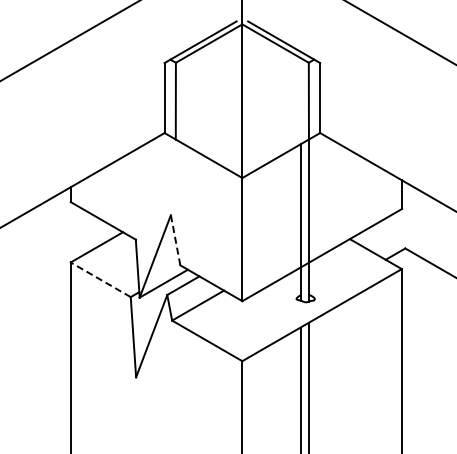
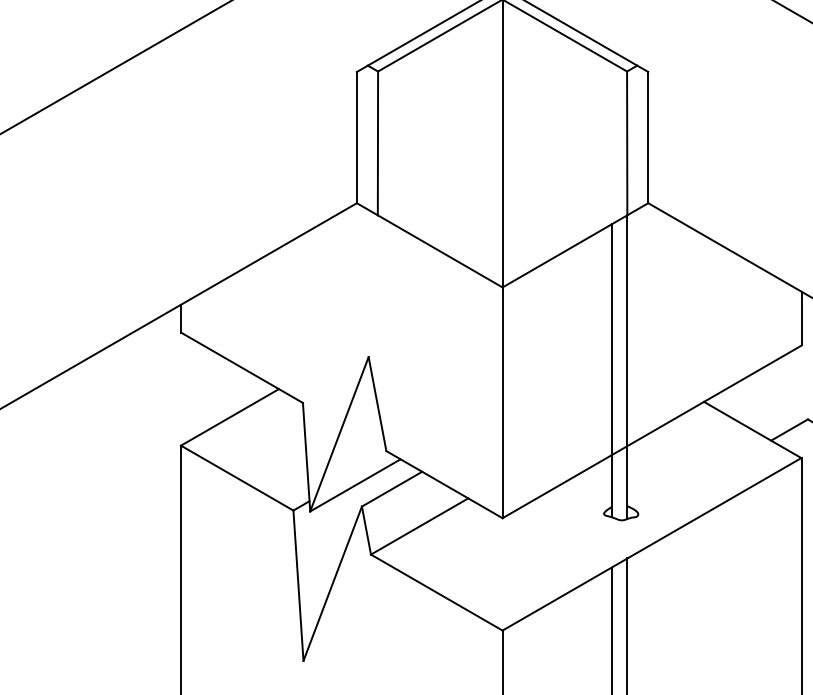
line: (175, 240) -> (377, 404), dashed -> solid
line: (100, 279) -> (236, 477), dashed -> solid

